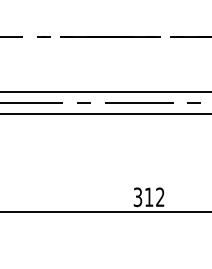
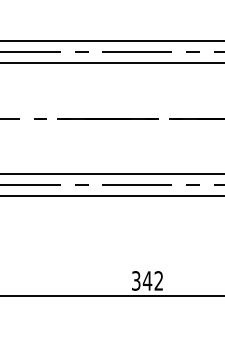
text: (149, 196) -> (147, 280), 312 -> 342

